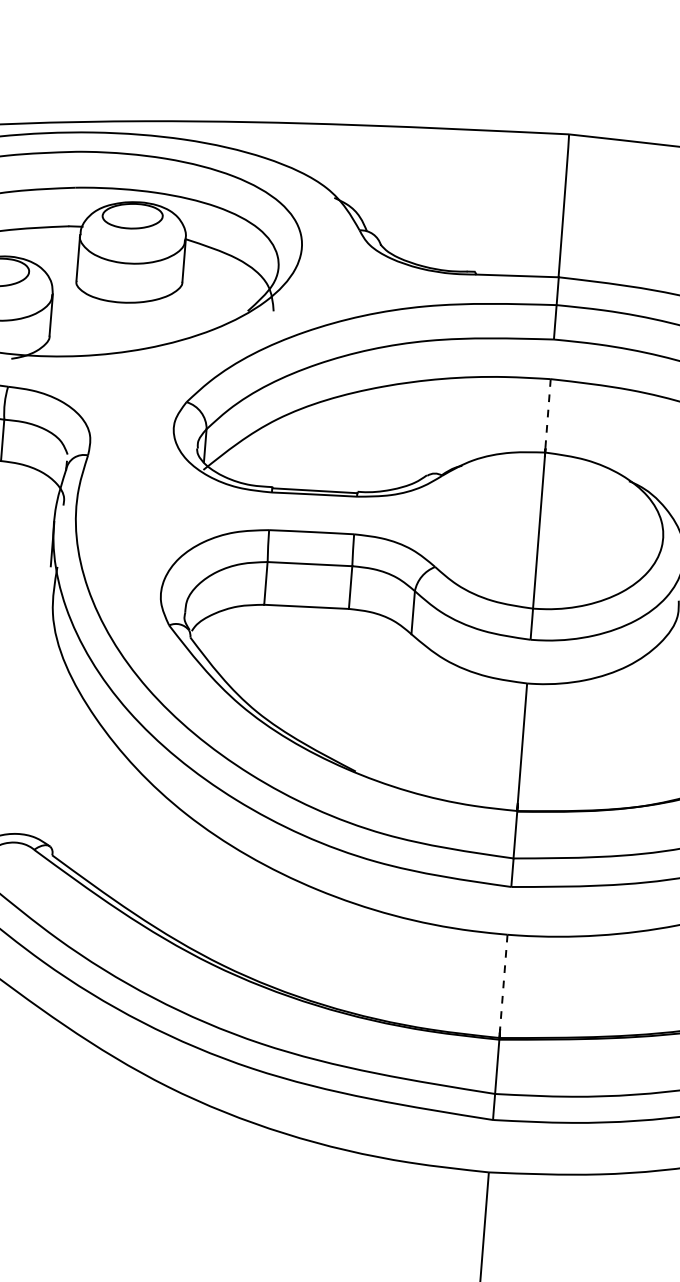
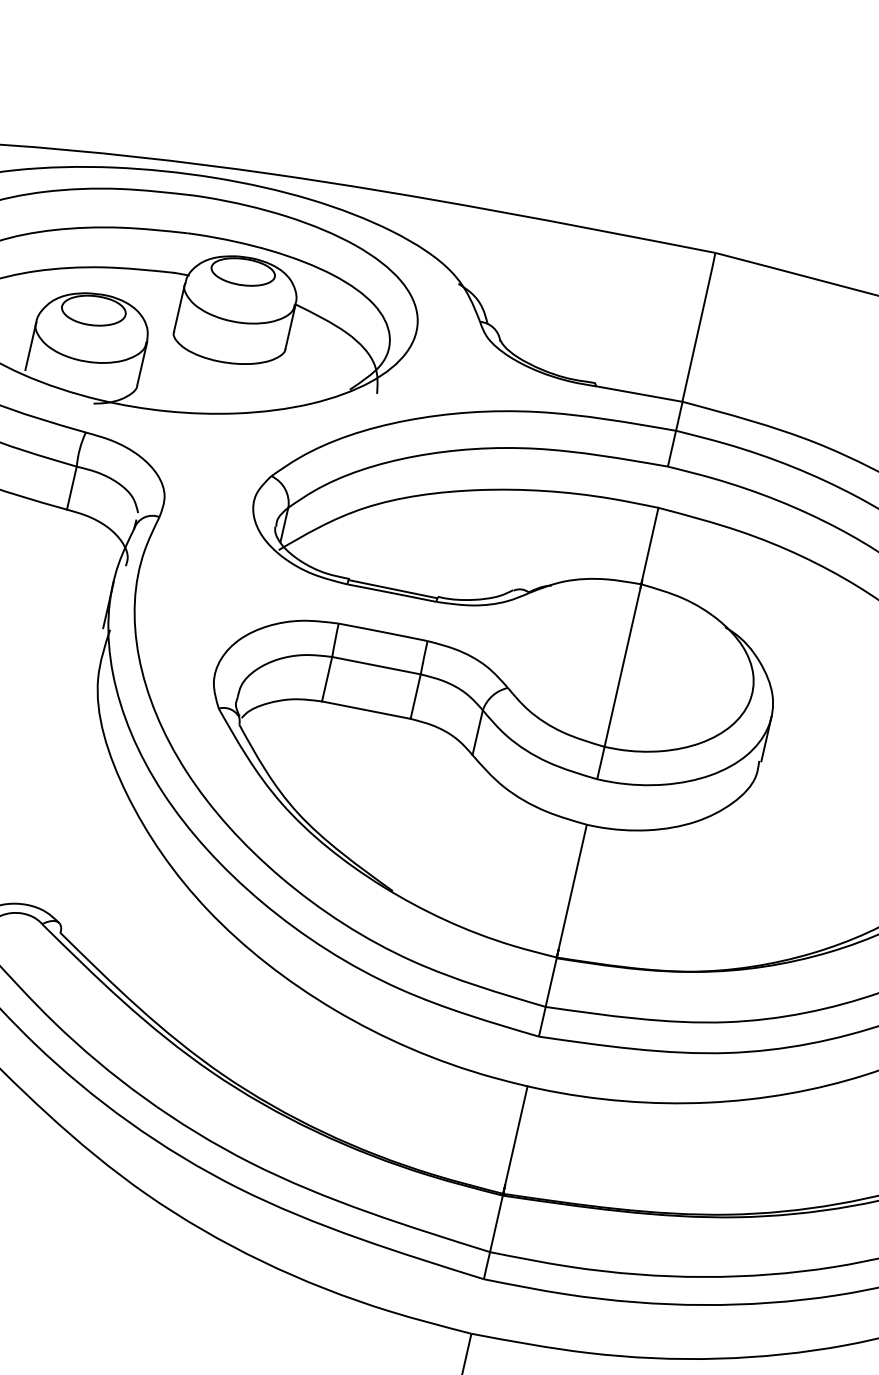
line: (547, 416) -> (649, 546), dashed -> solid
line: (503, 986) -> (515, 1140), dashed -> solid

